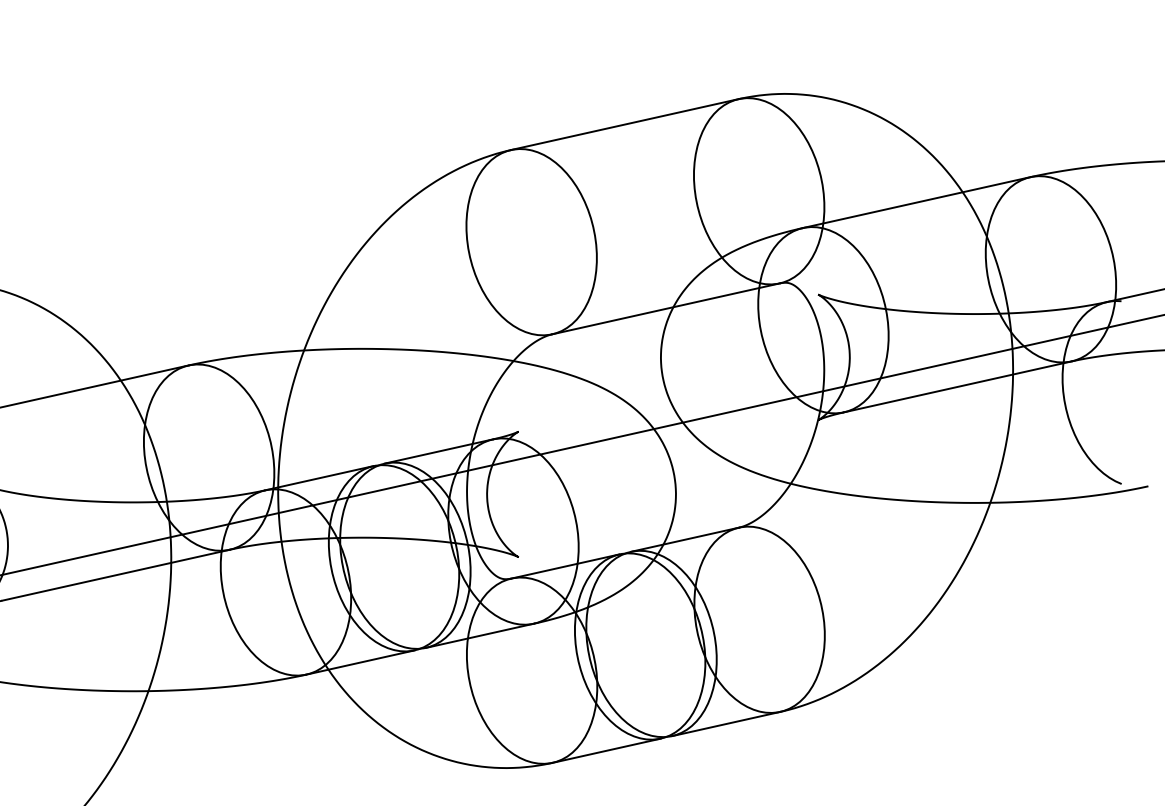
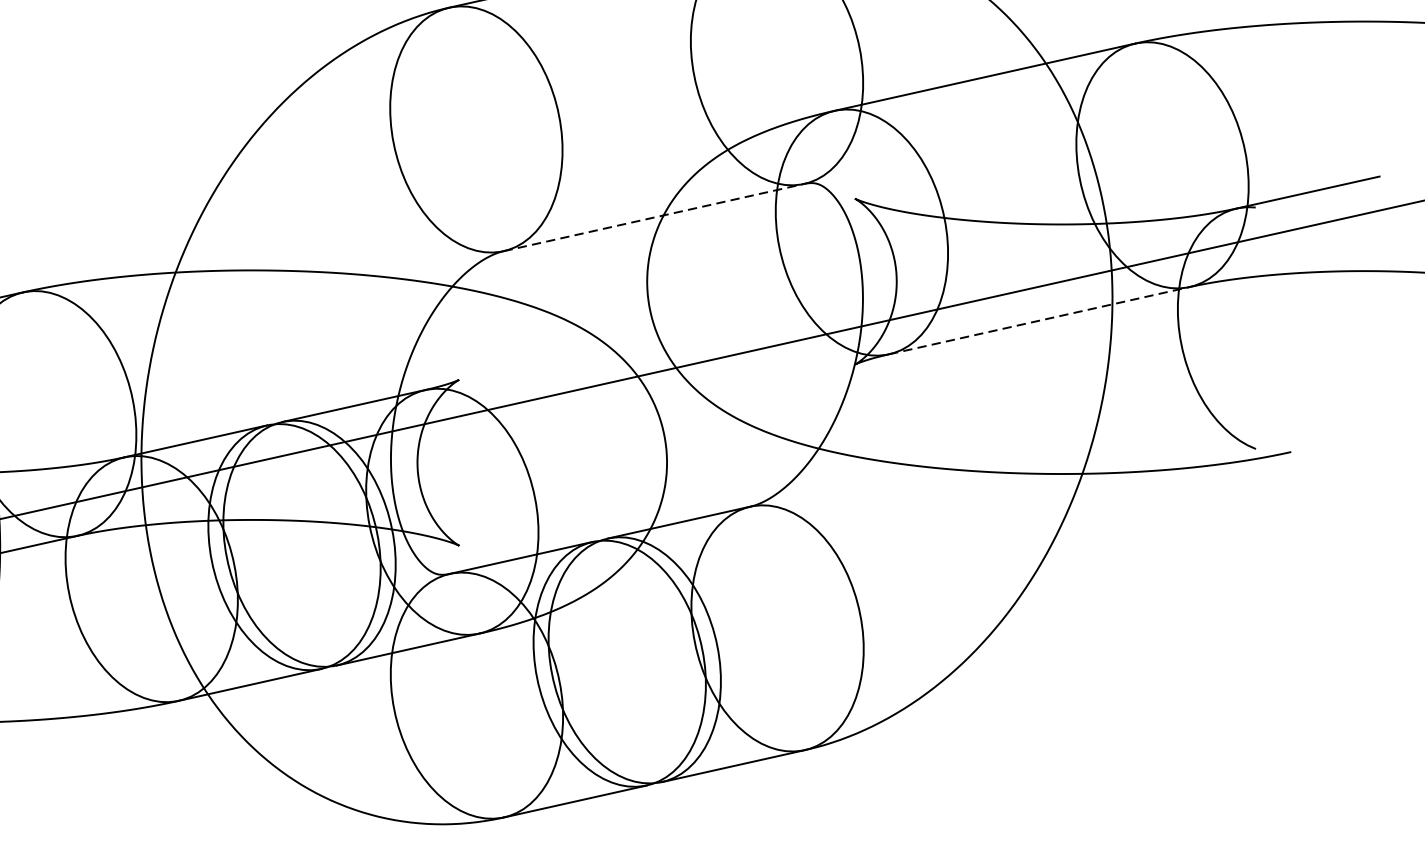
line: (666, 308) -> (654, 217), solid -> dashed
line: (957, 386) -> (1039, 320), solid -> dashed

